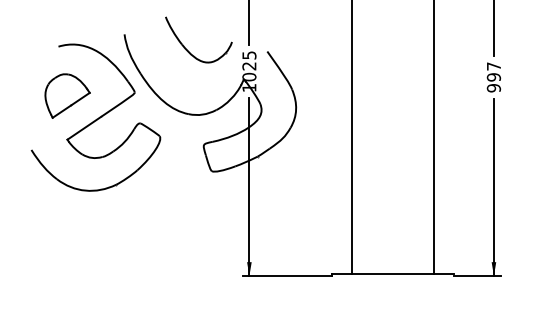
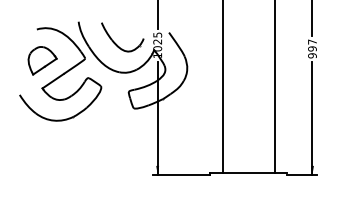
part: (189, 49) -> (116, 43), moved

